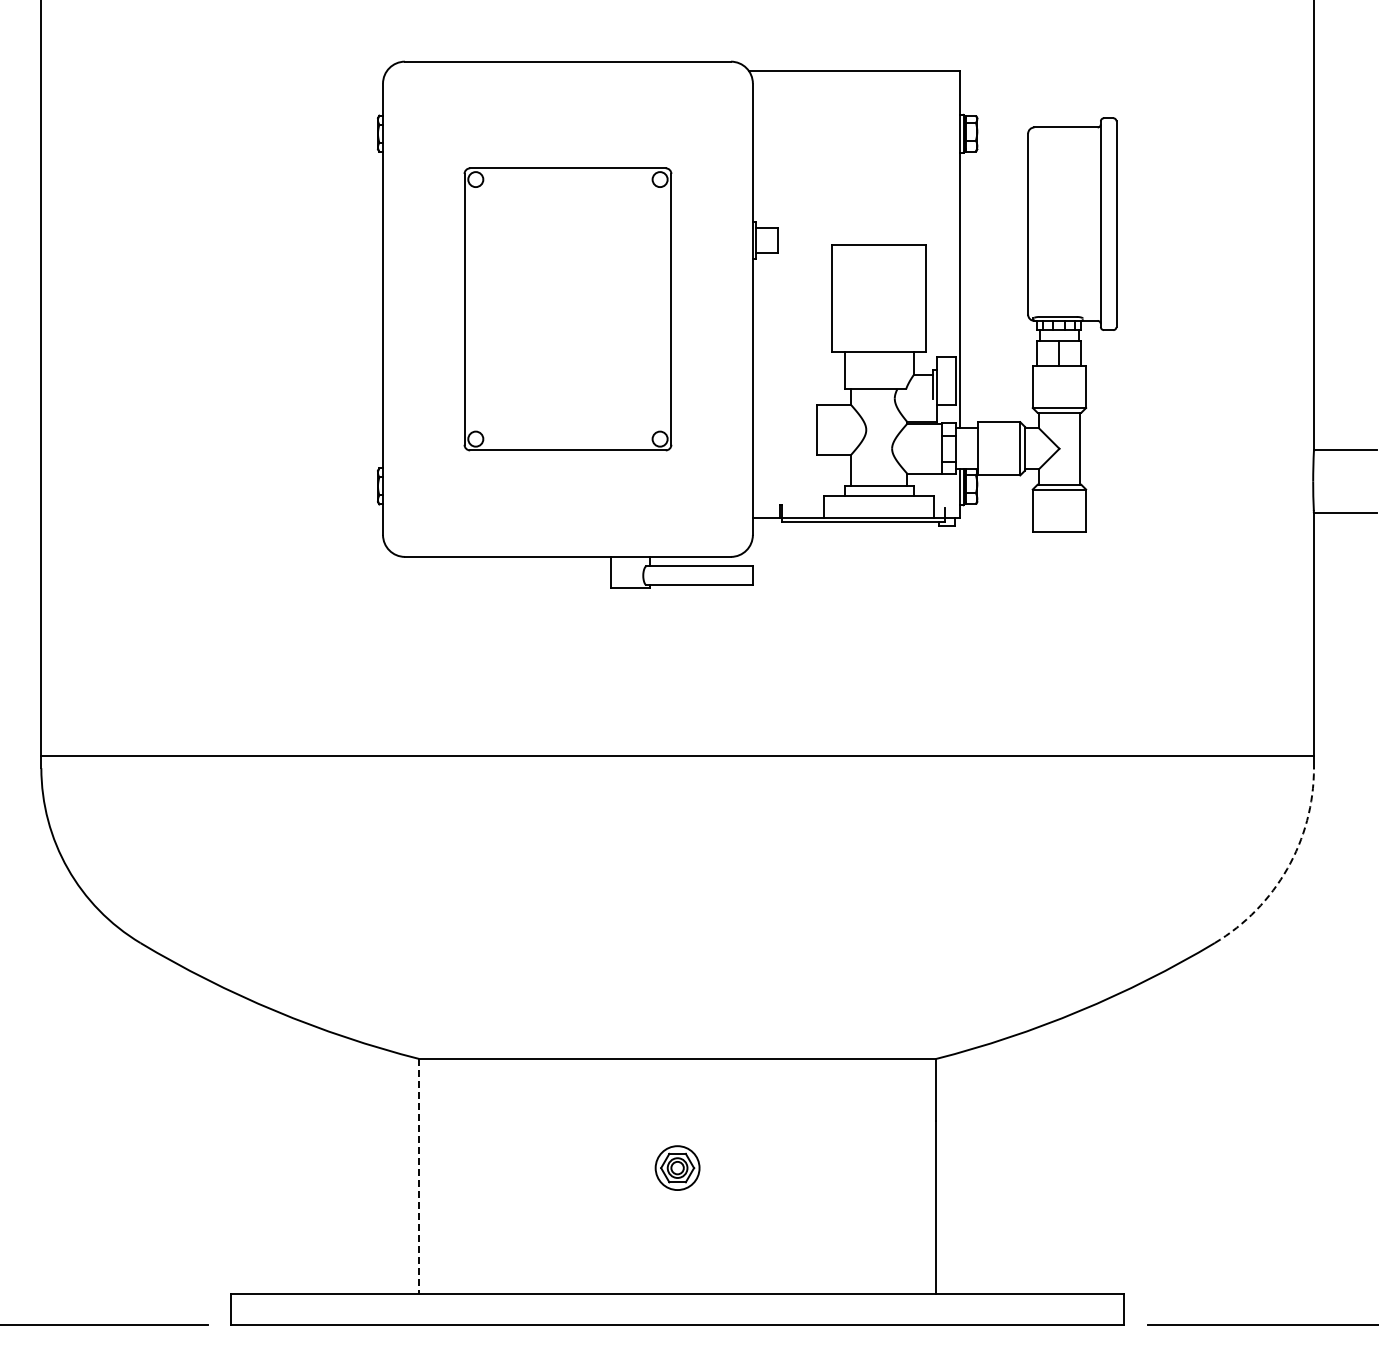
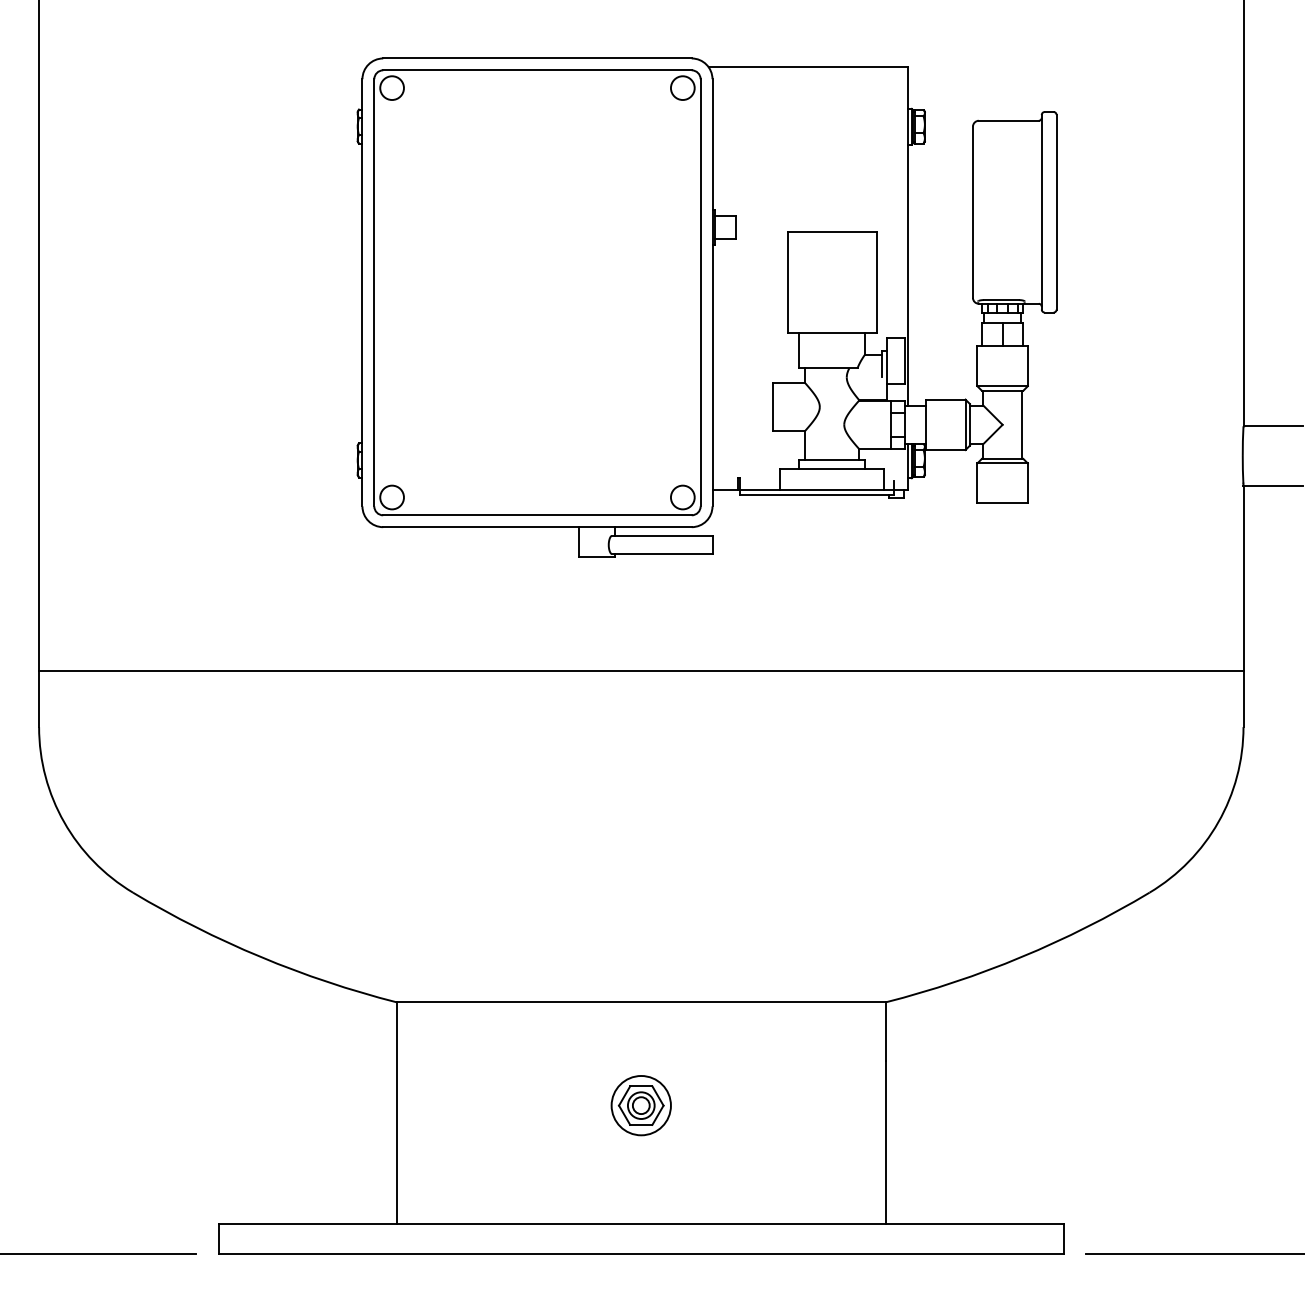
part: (567, 309) -> (537, 293), size x1.67
line: (677, 755) -> (641, 670), moved
arc: (1287, 868) -> (1218, 822), dashed -> solid
part: (677, 1167) -> (641, 1105), size x1.43
line: (419, 1176) -> (396, 1113), dashed -> solid

